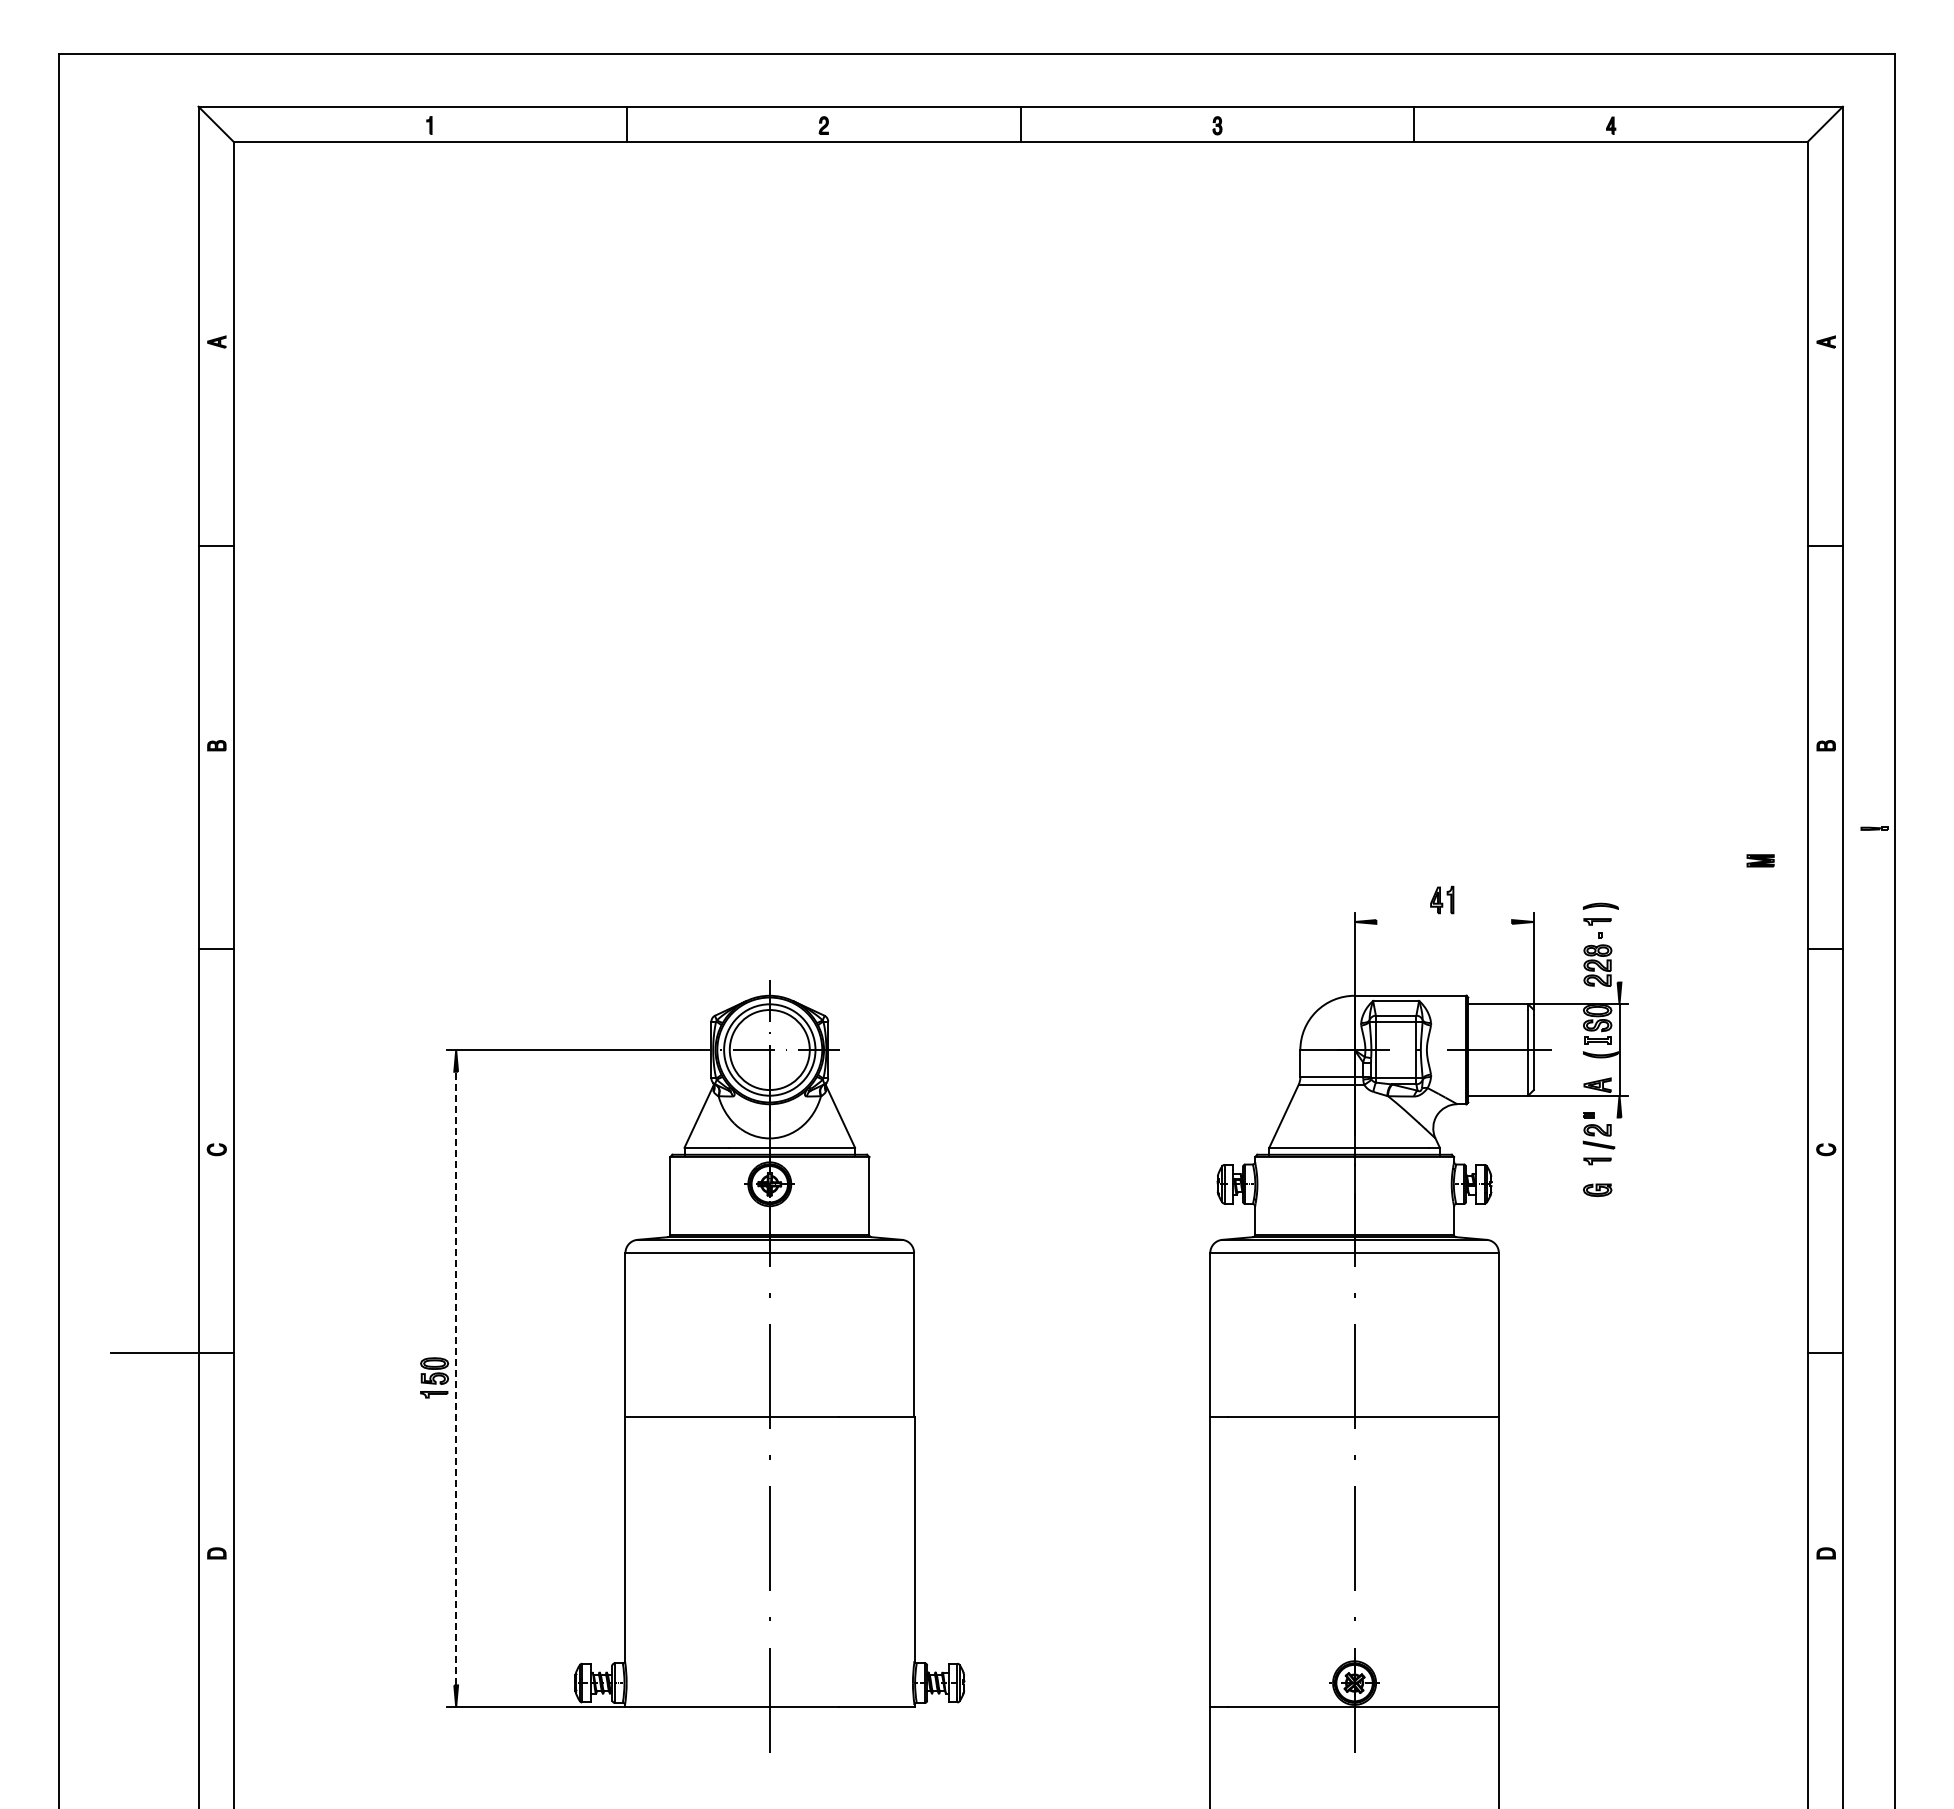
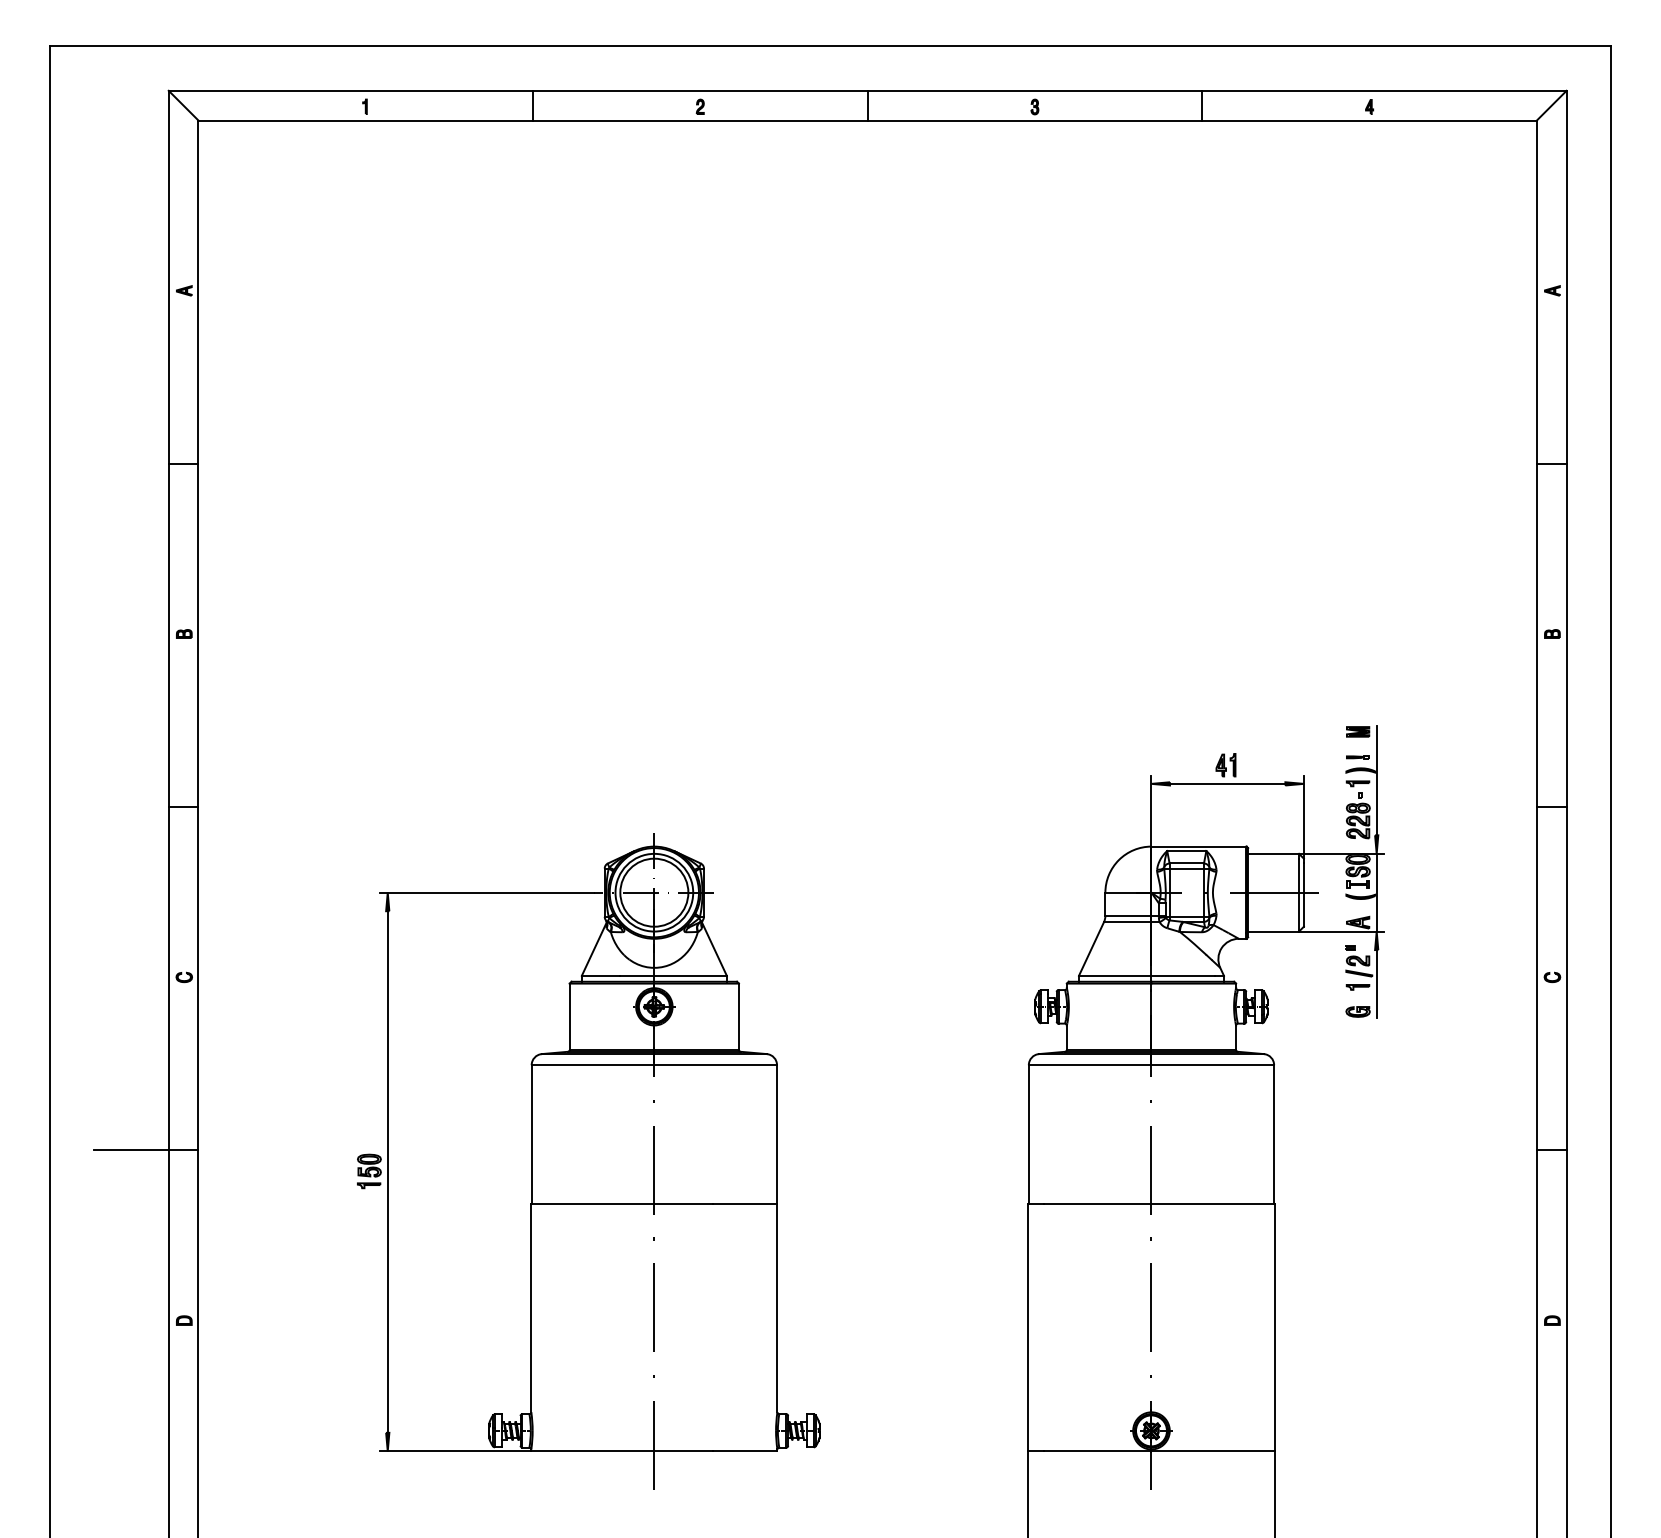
line: (1874, 828) -> (1357, 757), moved
part: (1760, 860) -> (1357, 731), moved
line: (1619, 918) -> (1376, 780), added
line: (1444, 922) -> (1227, 784), added
line: (1619, 1157) -> (1376, 984), added
line: (456, 1378) -> (388, 1171), dashed -> solid

